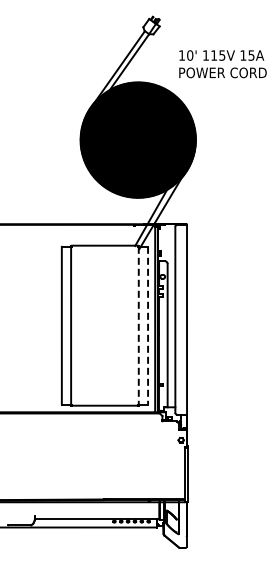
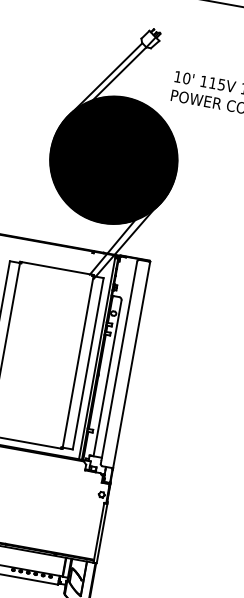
line: (138, 325) -> (77, 361), dashed -> solid
line: (148, 325) -> (88, 363), dashed -> solid

